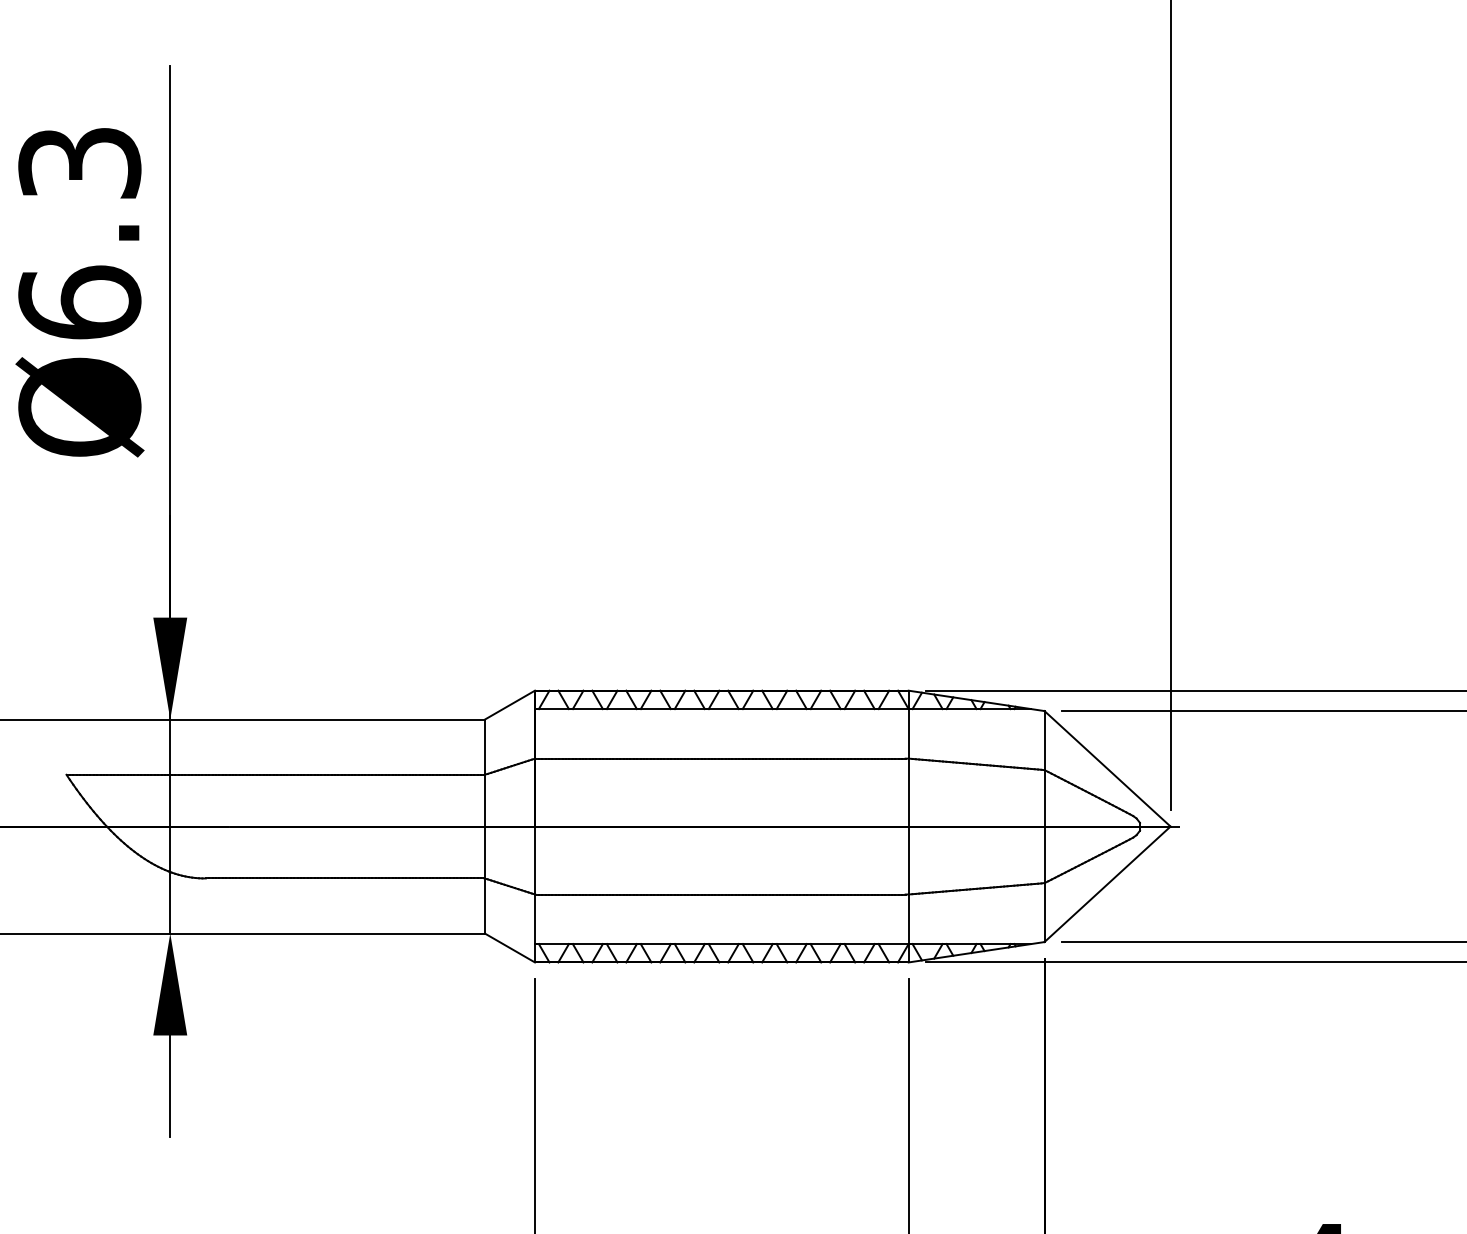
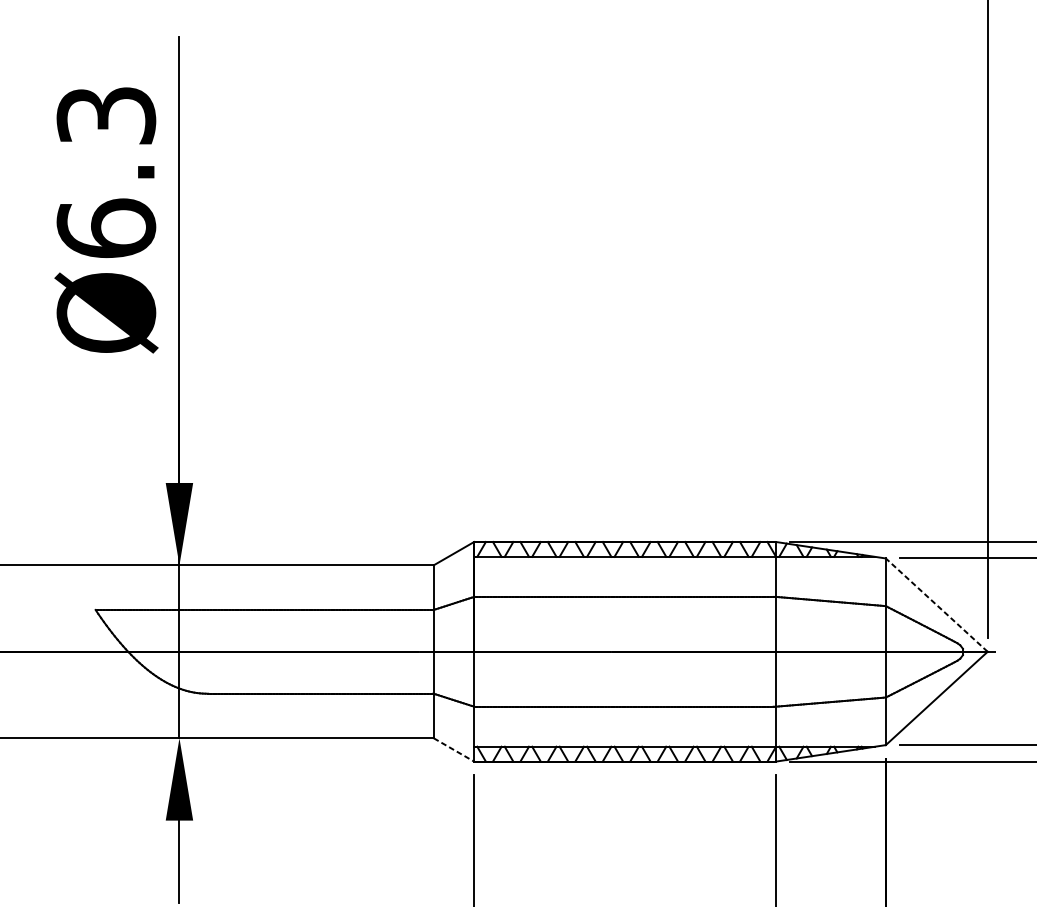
line: (1107, 768) -> (936, 604), solid -> dashed
line: (509, 948) -> (453, 750), solid -> dashed

